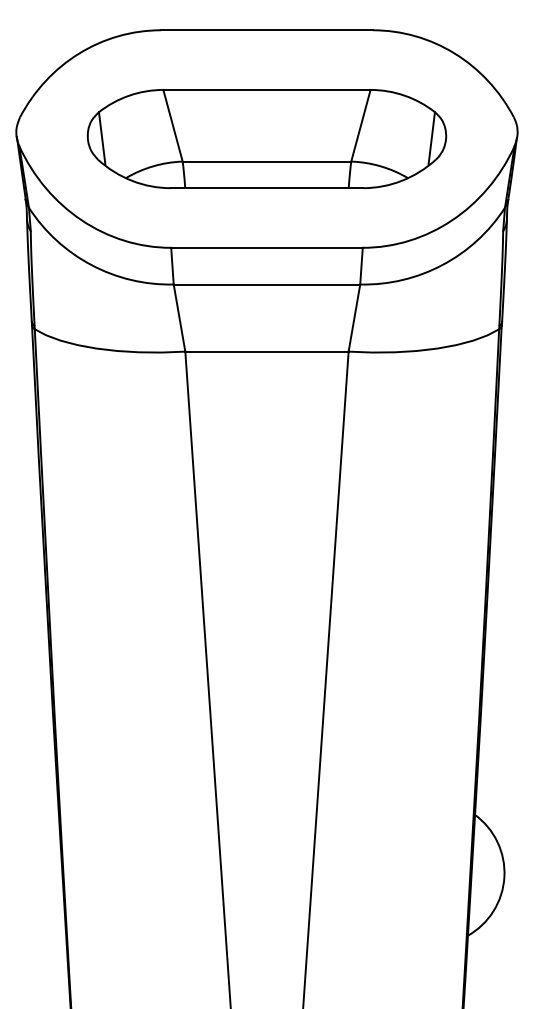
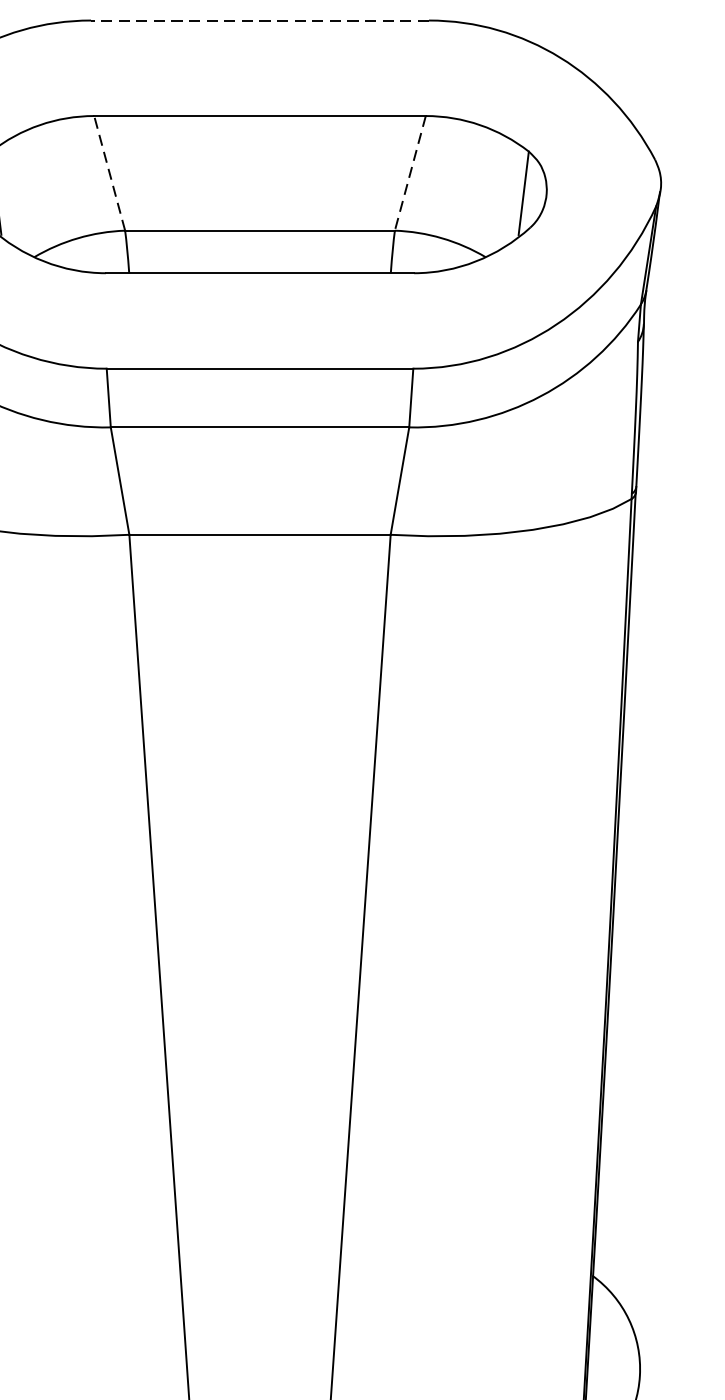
line: (266, 30) -> (259, 20), solid -> dashed
line: (172, 125) -> (108, 172), solid -> dashed
line: (360, 126) -> (409, 174), solid -> dashed

